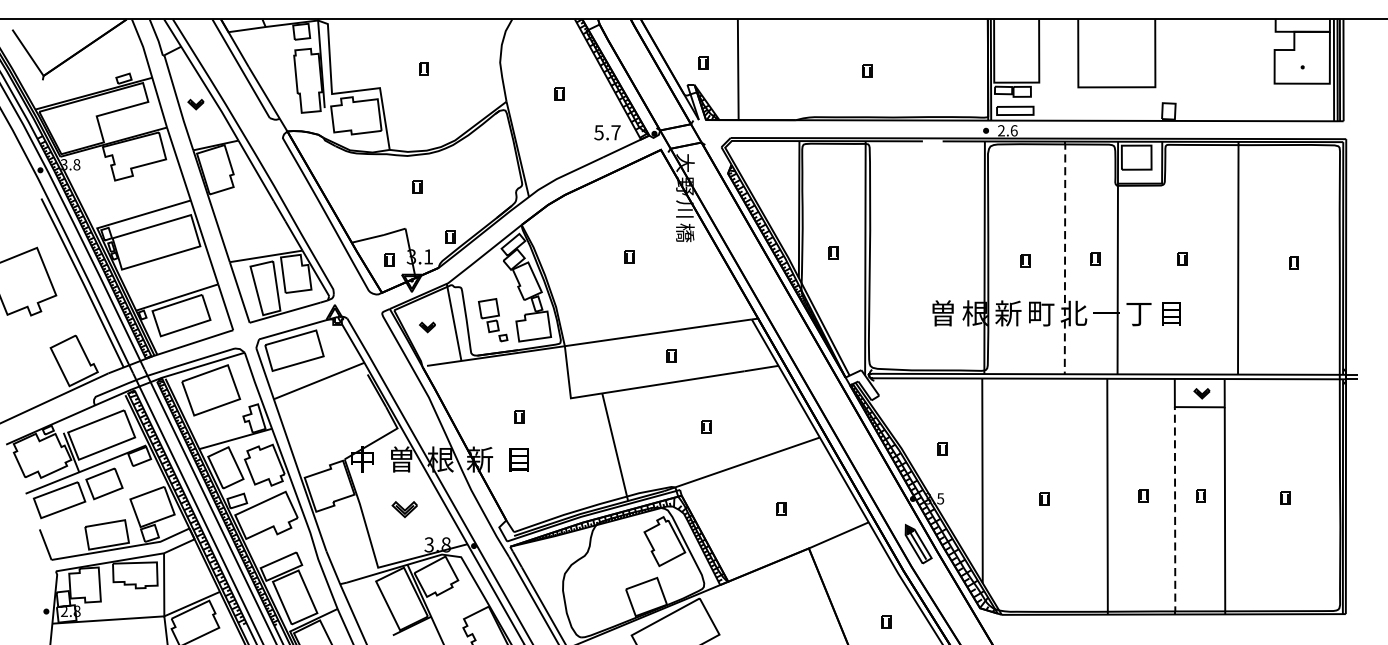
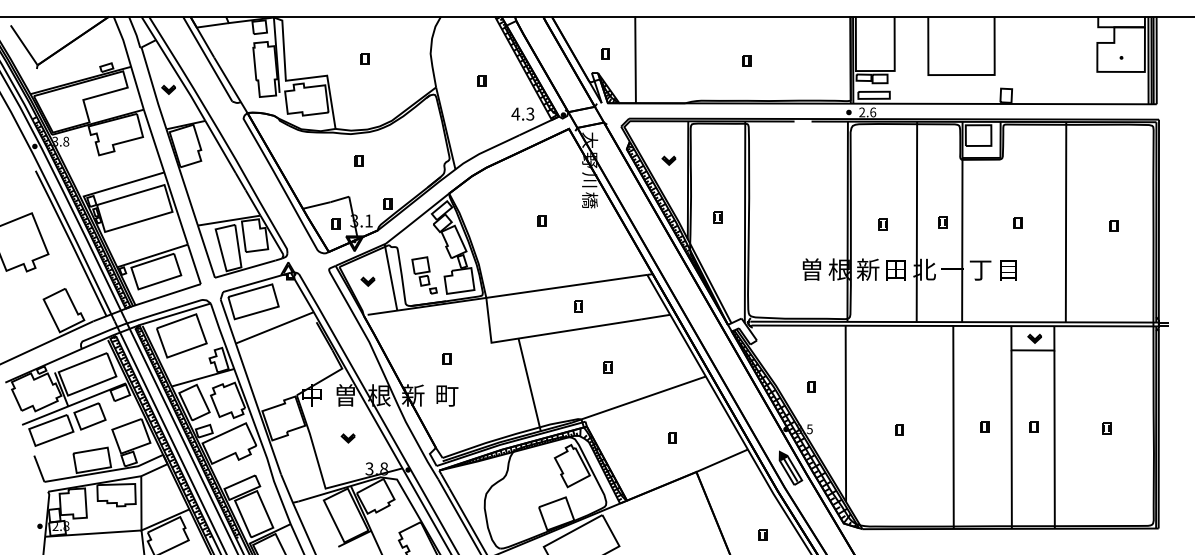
text: (606, 131) -> (522, 113), 5.7 -> 4.3
part: (776, 186) -> (668, 160), added
line: (1064, 257) -> (916, 221), dashed -> solid
text: (1041, 313) -> (896, 269), 町 -> 田
text: (519, 459) -> (447, 395), 目 -> 町
part: (403, 509) -> (347, 438), size x0.62
line: (1174, 511) -> (1011, 440), dashed -> solid

